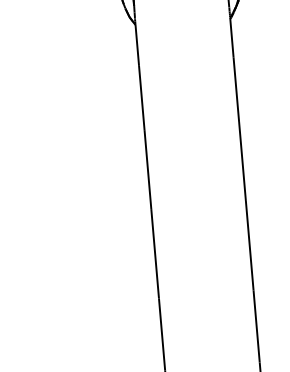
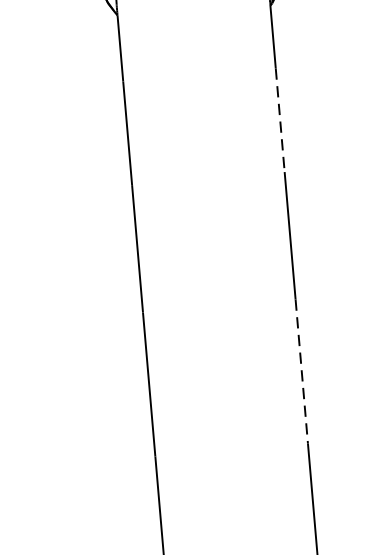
line: (236, 90) -> (280, 121), solid -> dashed
line: (249, 245) -> (301, 371), solid -> dashed

